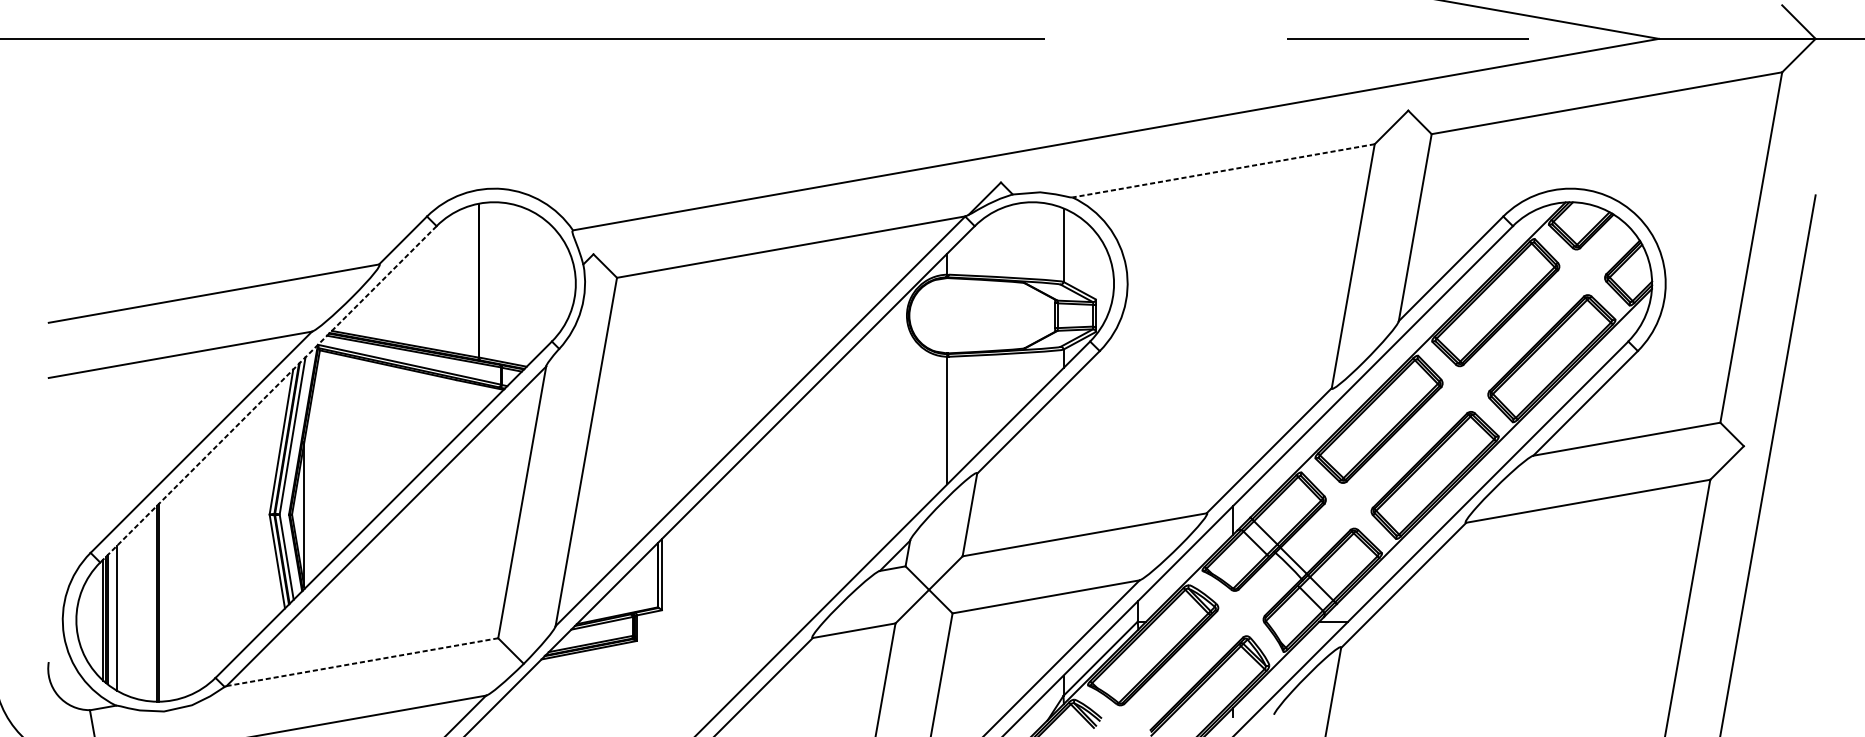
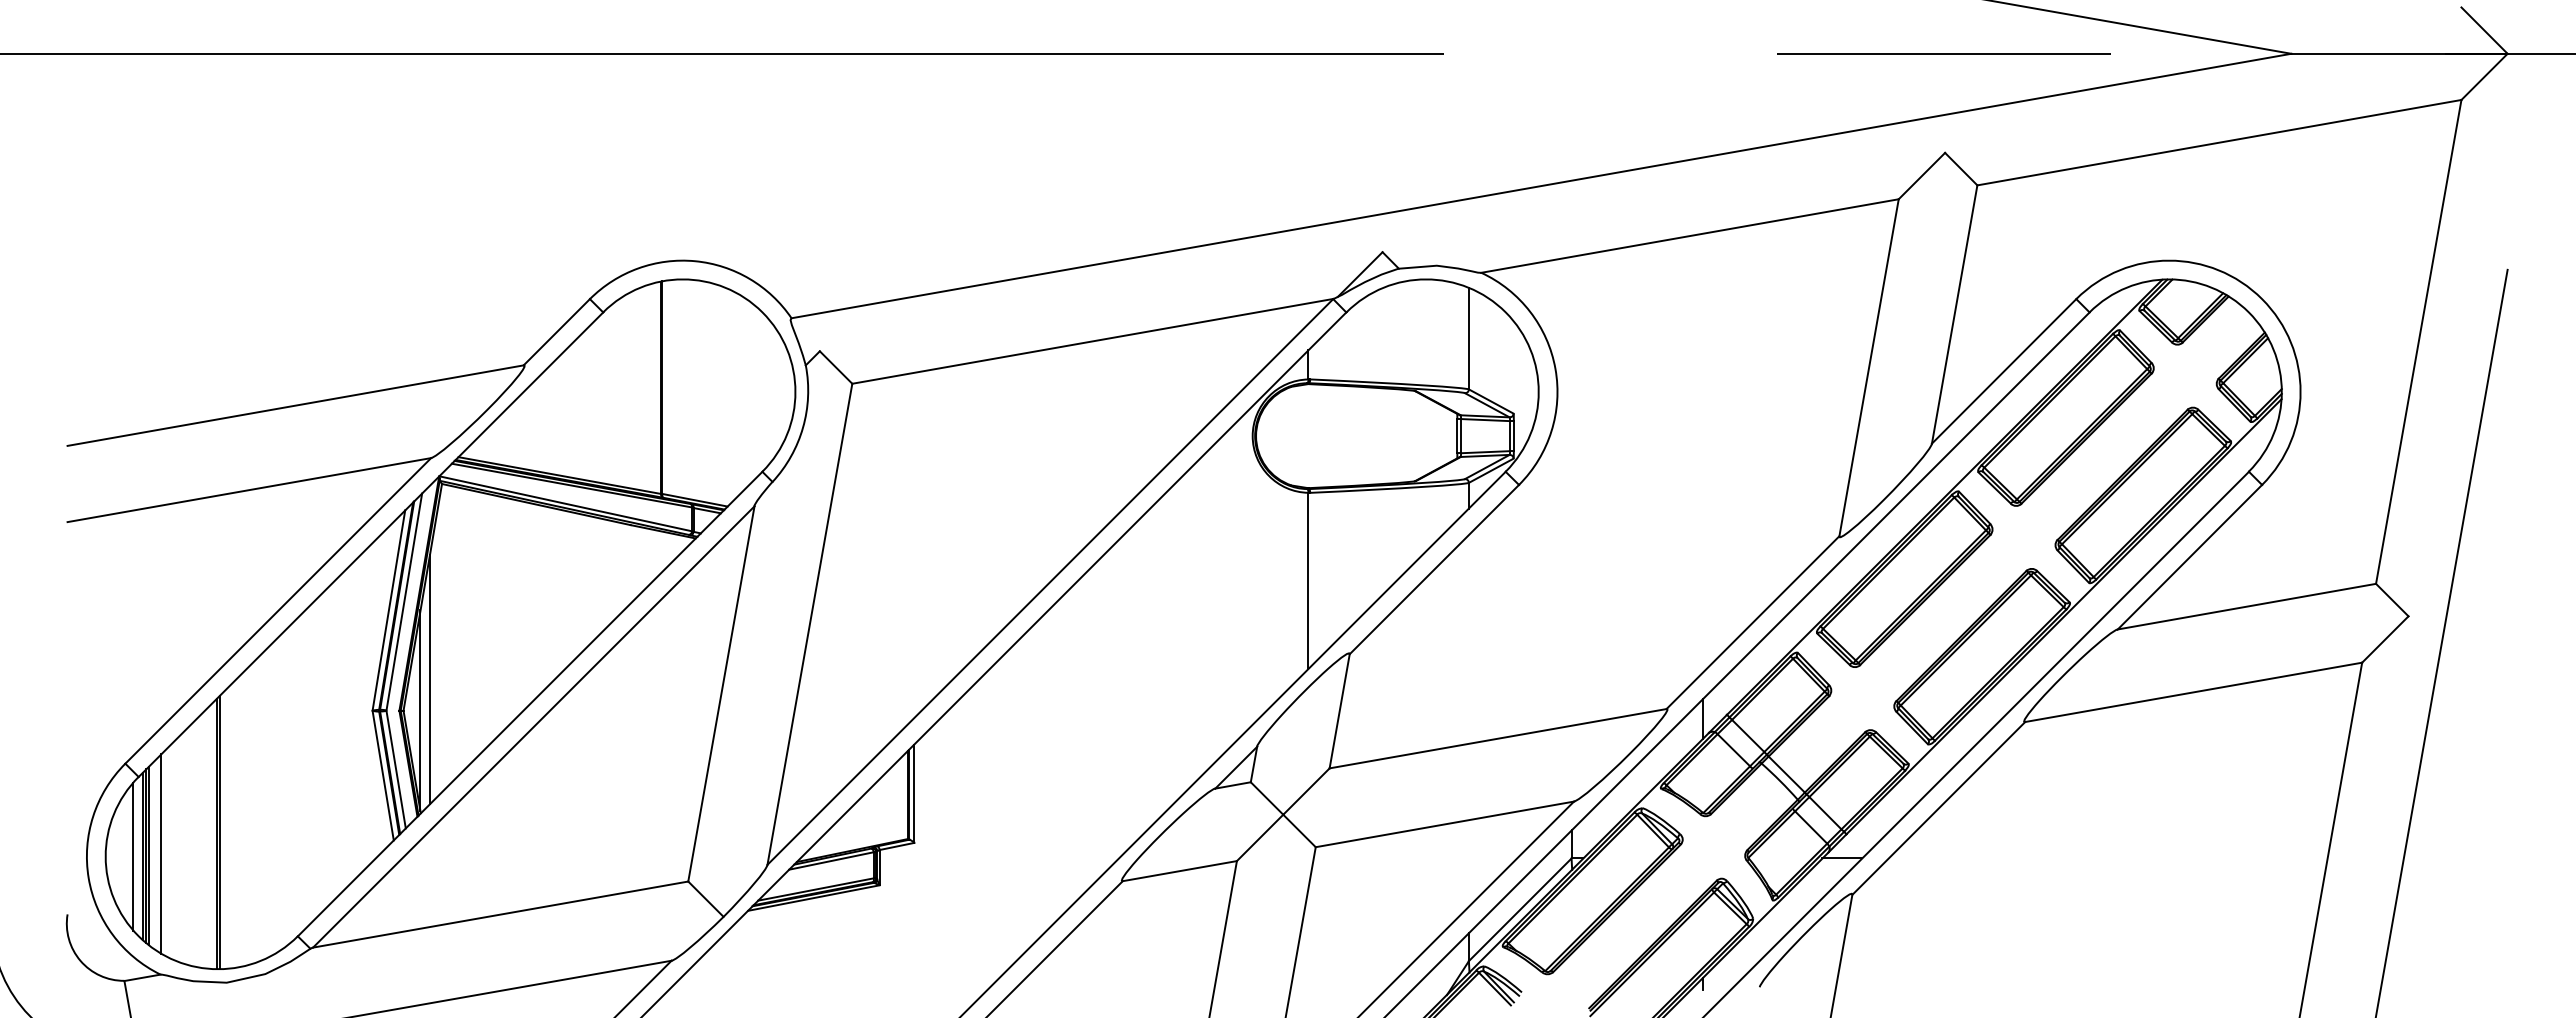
line: (1223, 171) -> (1689, 236), dashed -> solid
line: (268, 394) -> (370, 545), dashed -> solid
line: (310, 491) -> (429, 679), added
line: (96, 620) -> (133, 856), added
line: (362, 662) -> (501, 914), dashed -> solid

